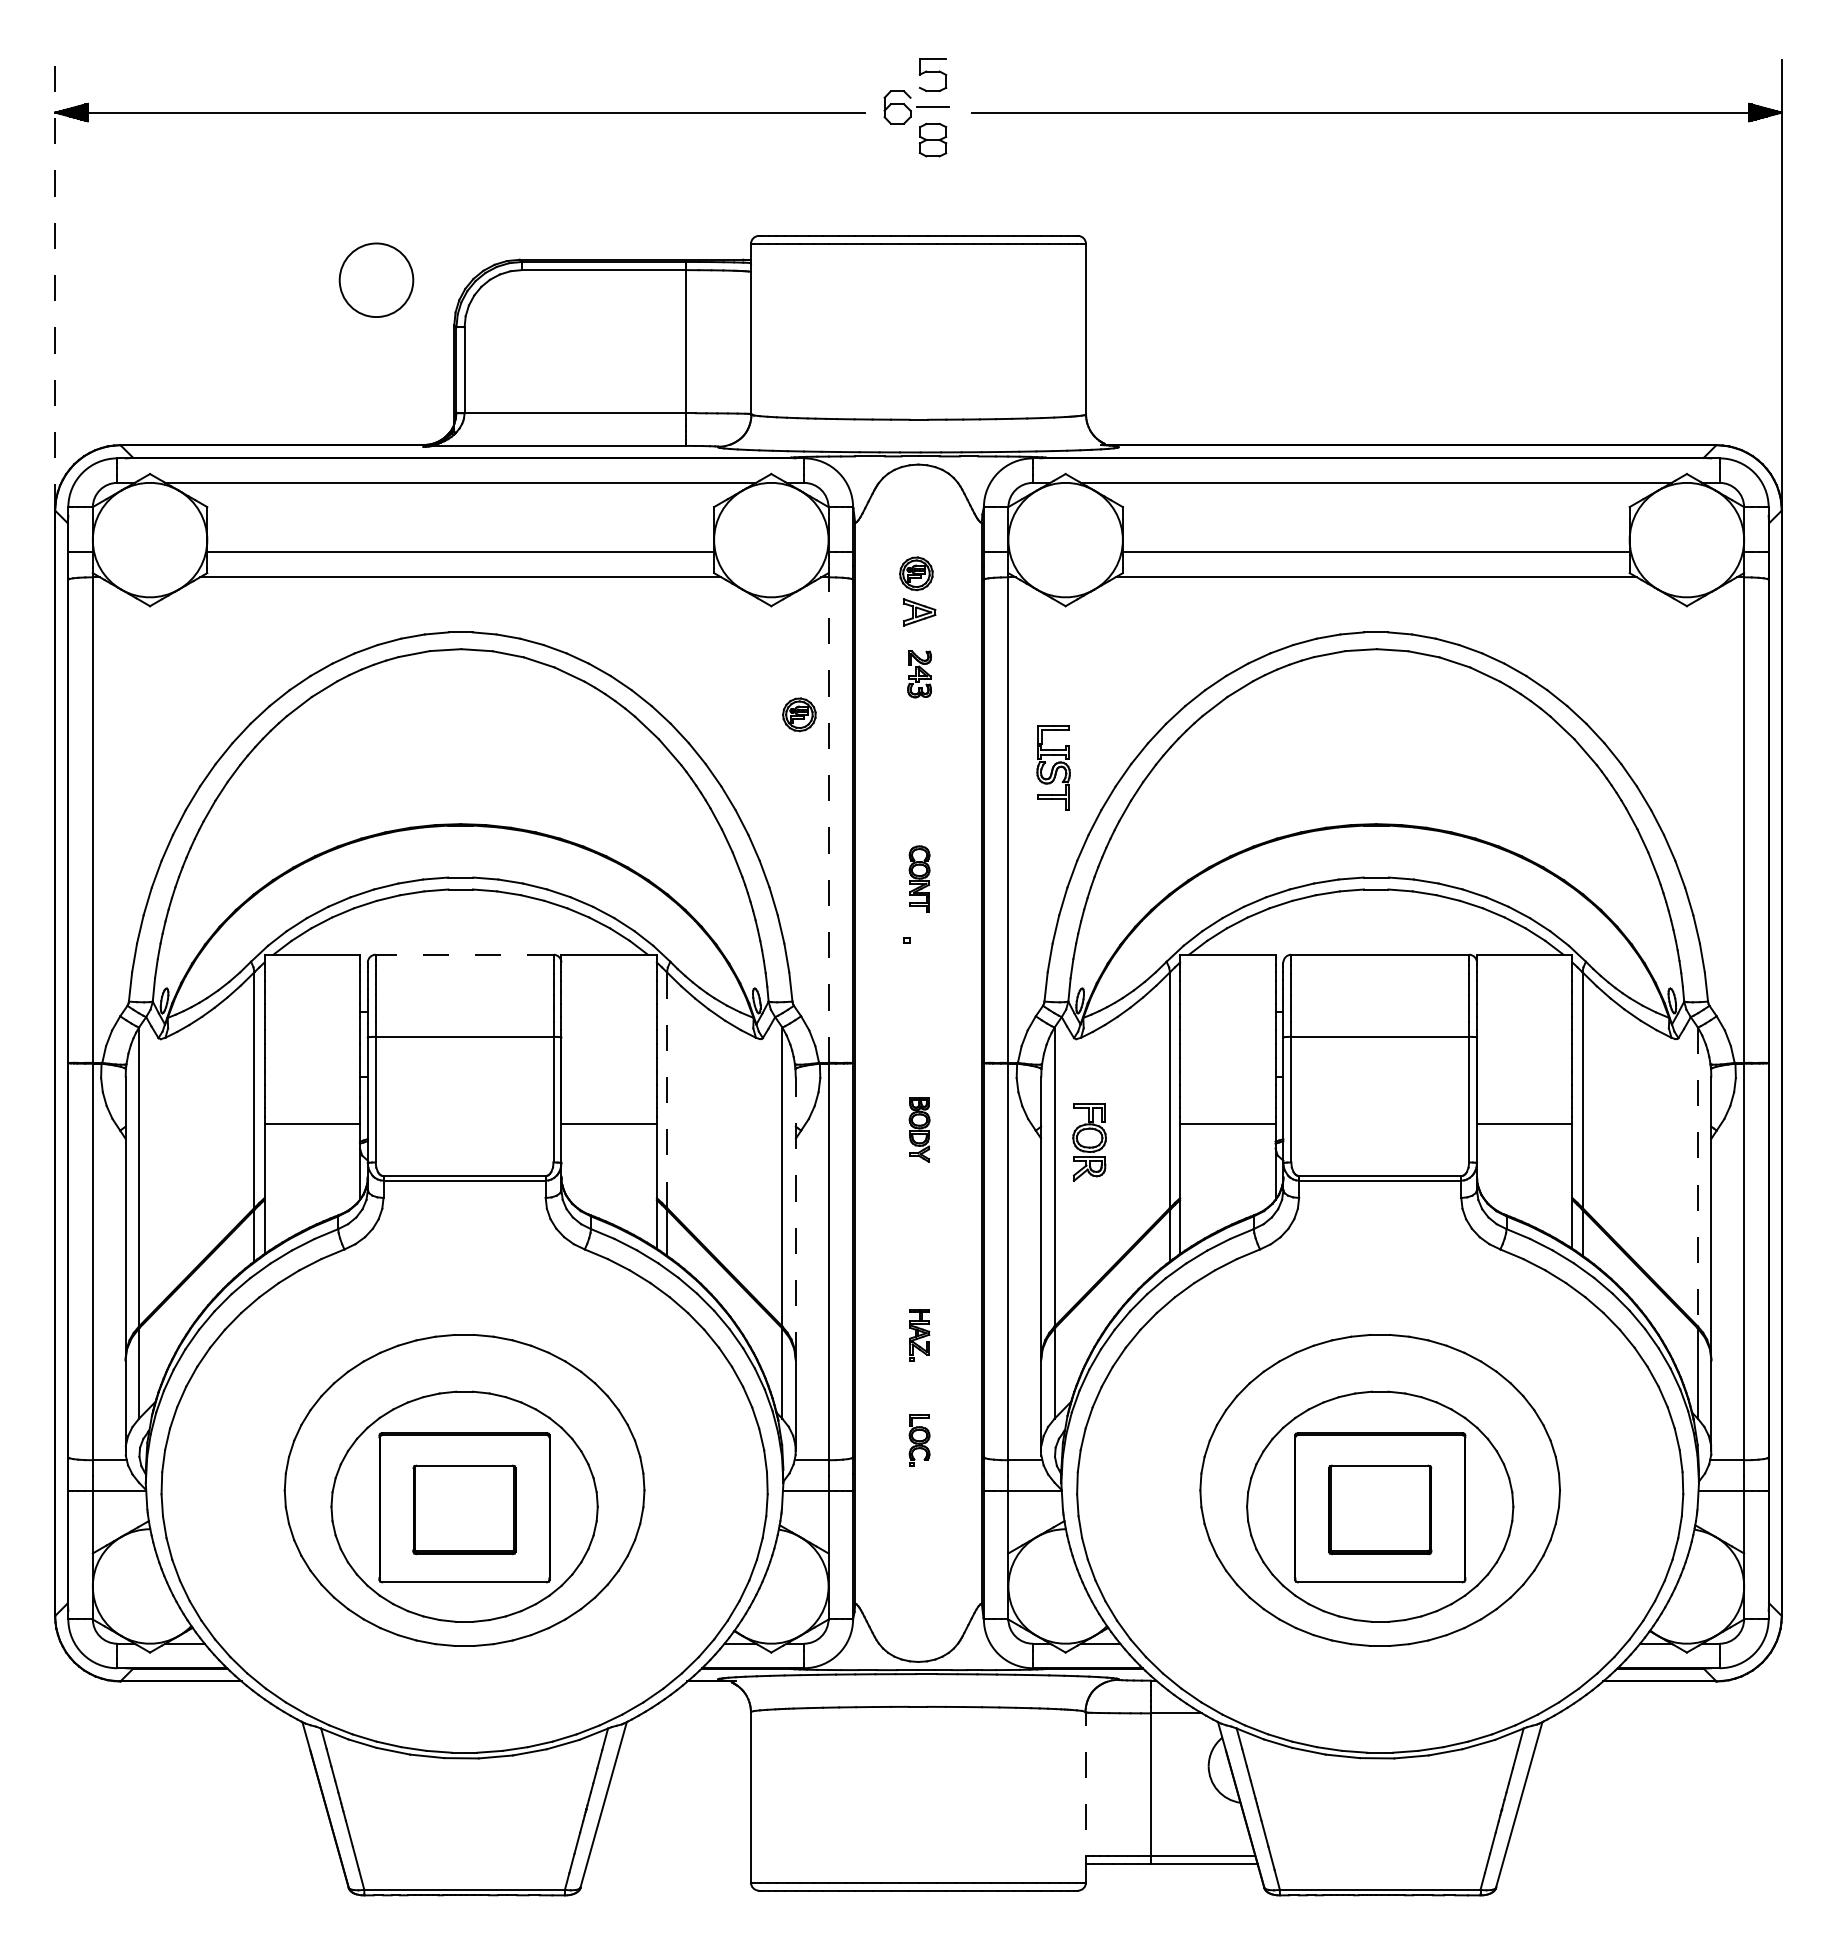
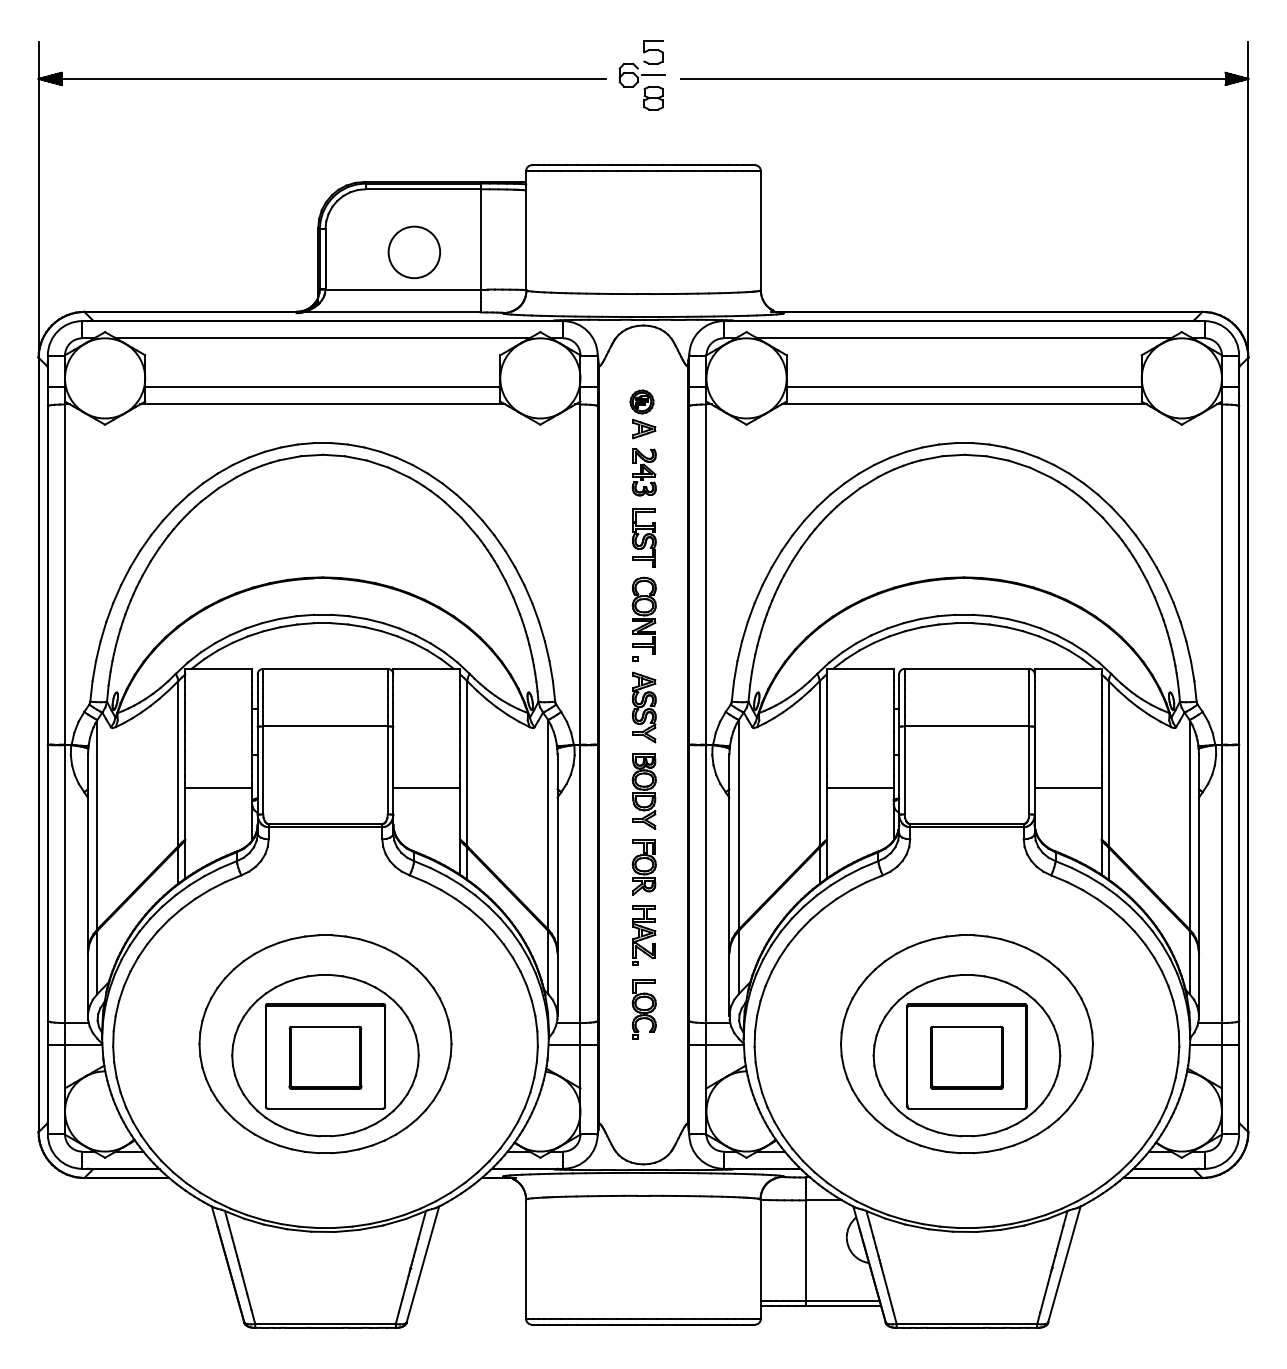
circle: (376, 279) -> (414, 251), moved
line: (55, 284) -> (38, 199), dashed -> solid
part: (919, 674) -> (644, 472), size x1.43
part: (799, 714) -> (560, 500), removed
part: (1053, 767) -> (644, 537), moved
line: (828, 820) -> (580, 574), dashed -> solid
part: (919, 878) -> (644, 615), size x1.67
line: (464, 954) -> (325, 668), dashed -> solid
part: (919, 1009) -> (644, 707), added
line: (667, 1090) -> (467, 764), dashed -> solid
part: (919, 1129) -> (644, 791), size x1.67
part: (1089, 1142) -> (644, 867), moved
line: (1697, 1177) -> (1189, 824), dashed -> solid
line: (795, 1217) -> (557, 852), dashed -> solid
part: (919, 1335) -> (644, 935), size x1.67
part: (919, 1440) -> (644, 1009), size x1.67
line: (1086, 1796) -> (761, 1258), dashed -> solid

